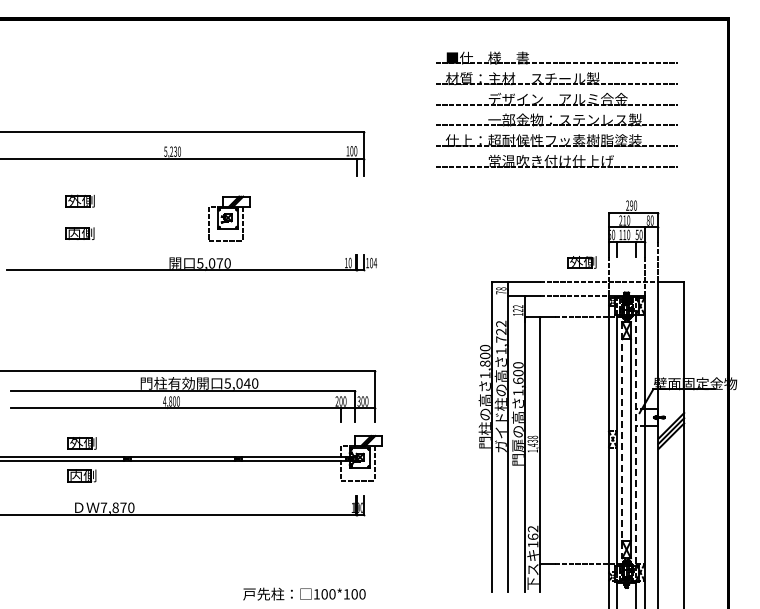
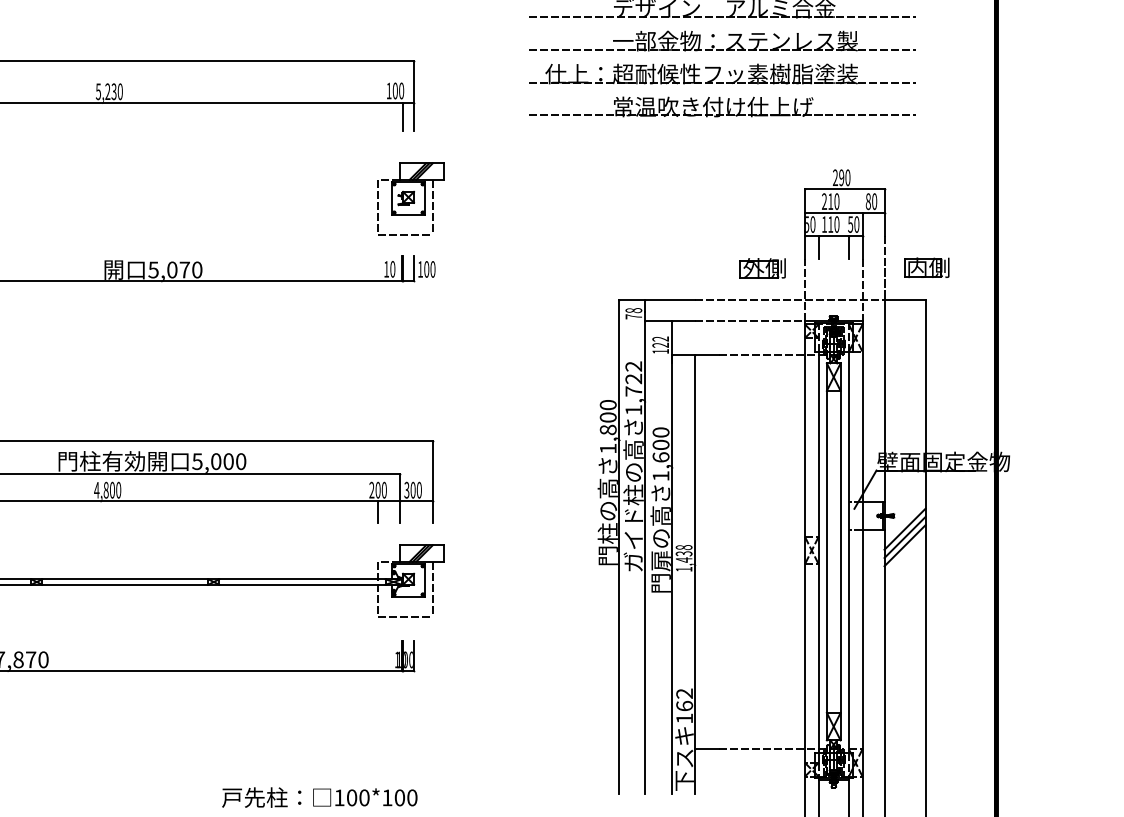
part: (229, 218) -> (410, 198), moved
part: (684, 261) -> (926, 266), added
text: (375, 262) -> (433, 268), 104 -> 100
text: (246, 383) -> (227, 461), 5,040 -> 5,000
line: (622, 440) -> (827, 552), dashed -> solid
line: (636, 440) -> (849, 552), dashed -> solid

